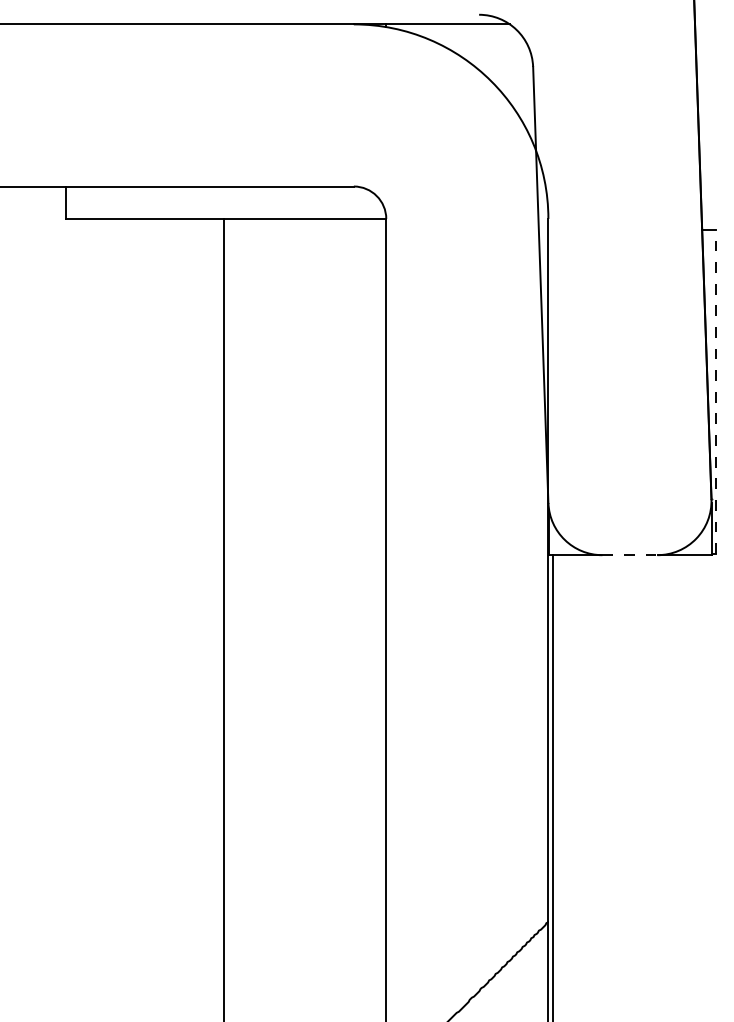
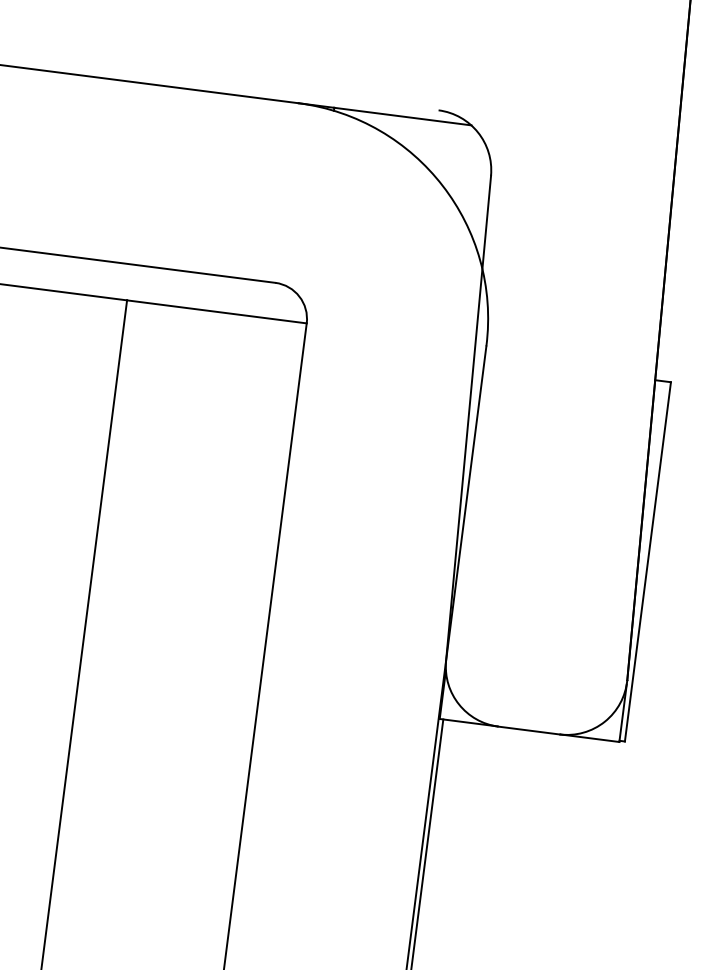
line: (716, 391) -> (648, 561), dashed -> solid
line: (629, 555) -> (528, 730), dashed -> solid

